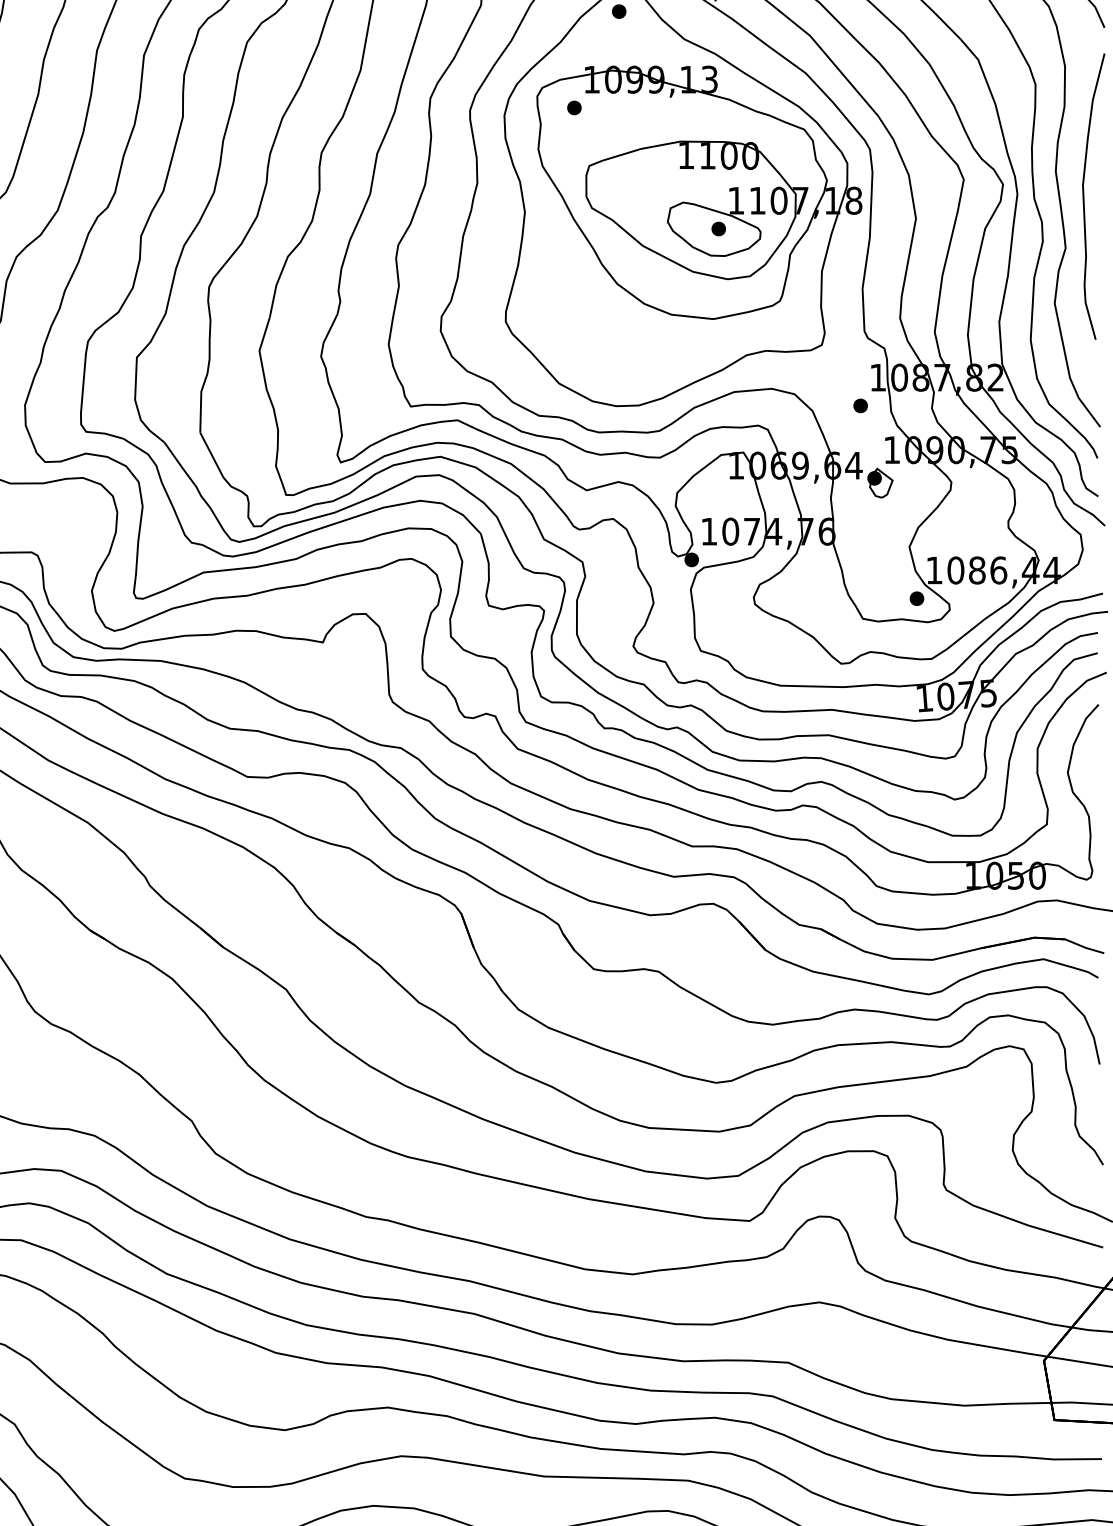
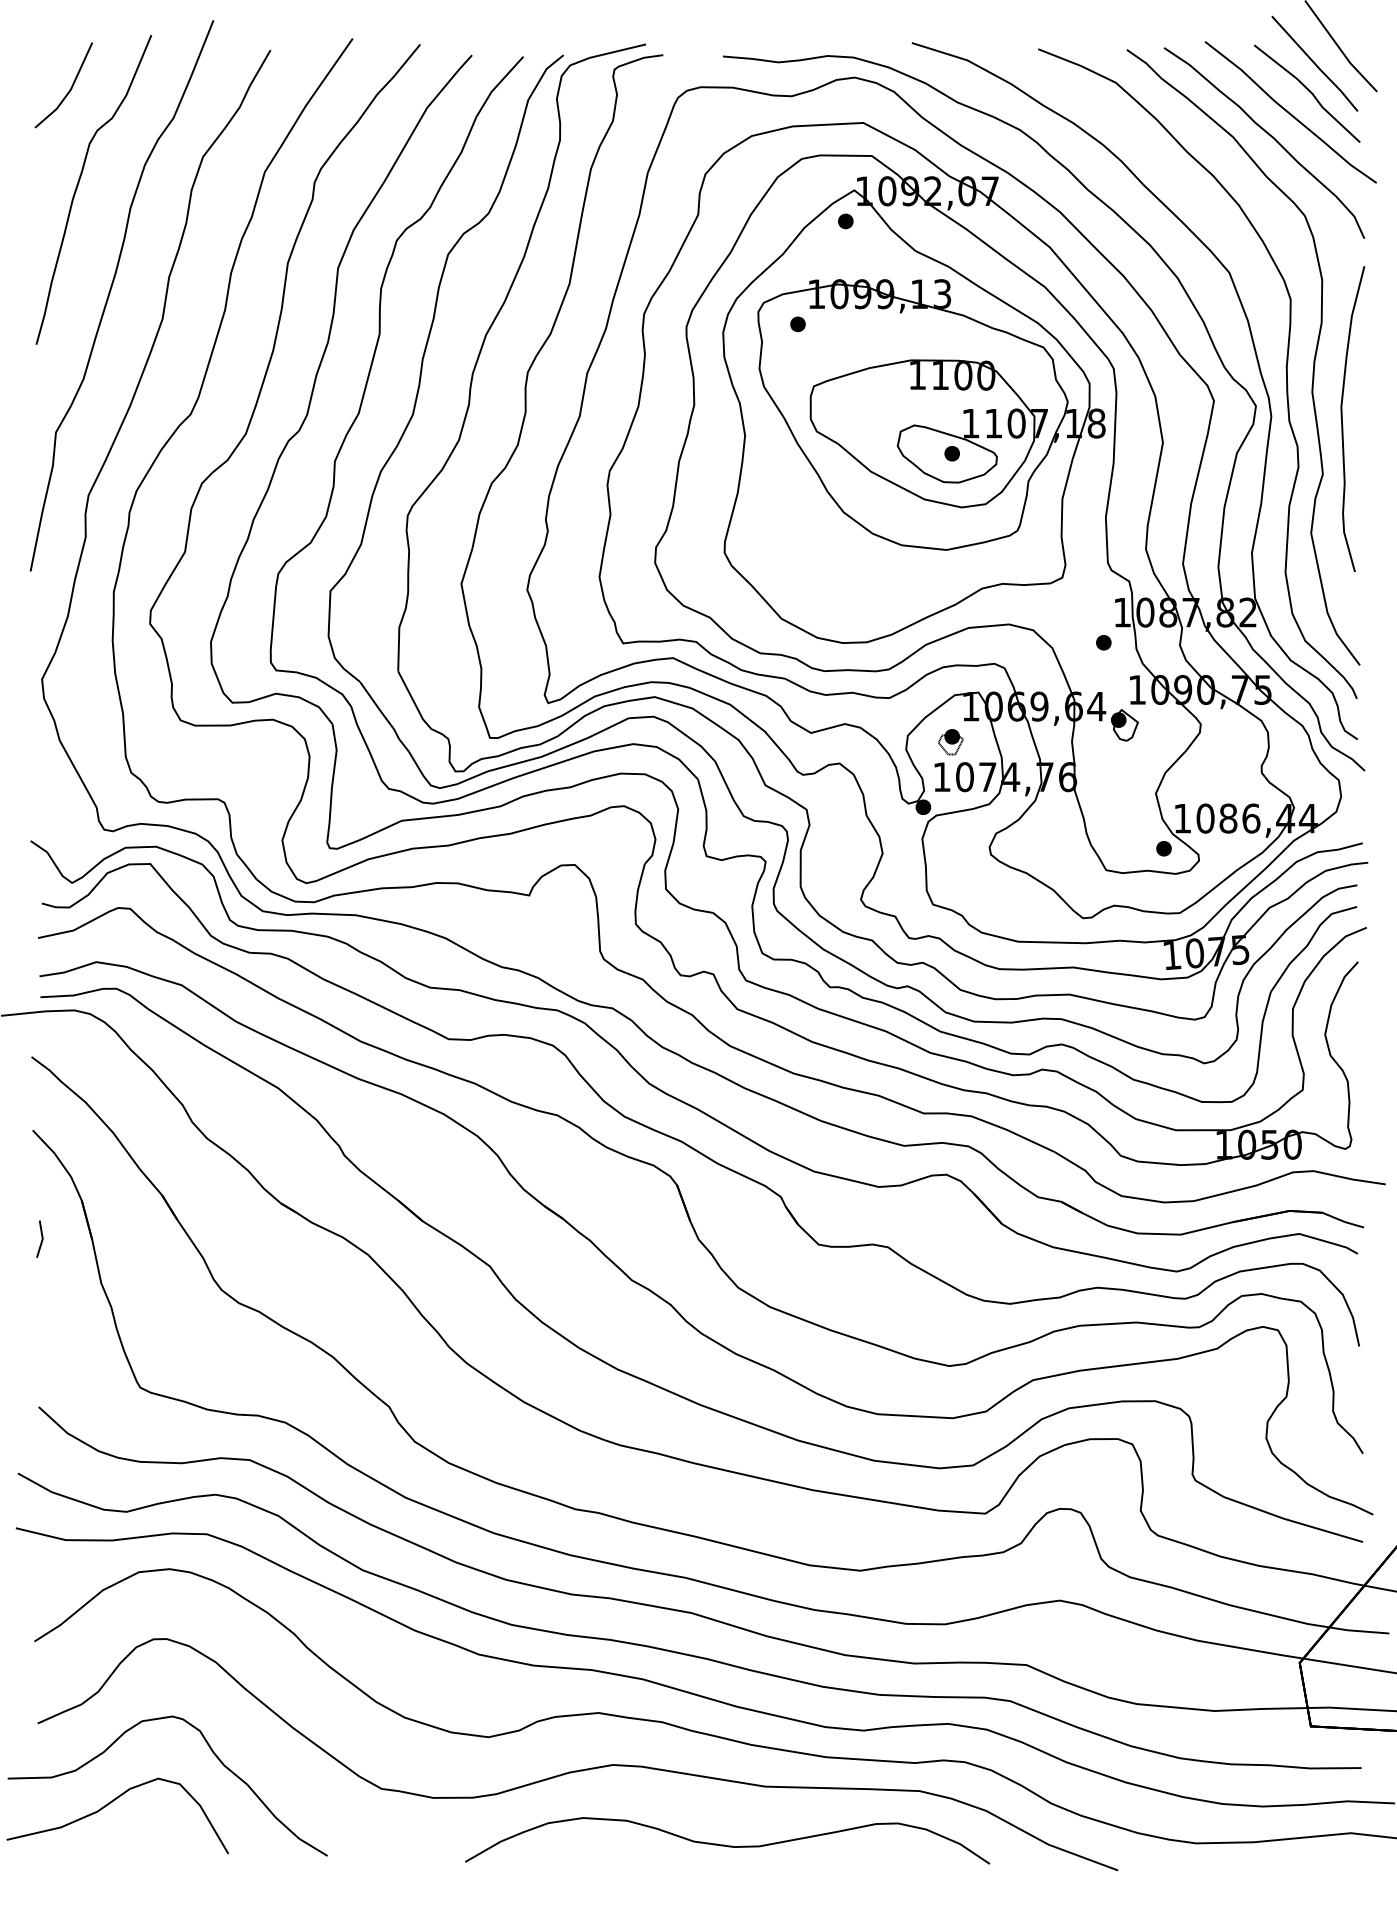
part: (717, 499) -> (950, 742), added

